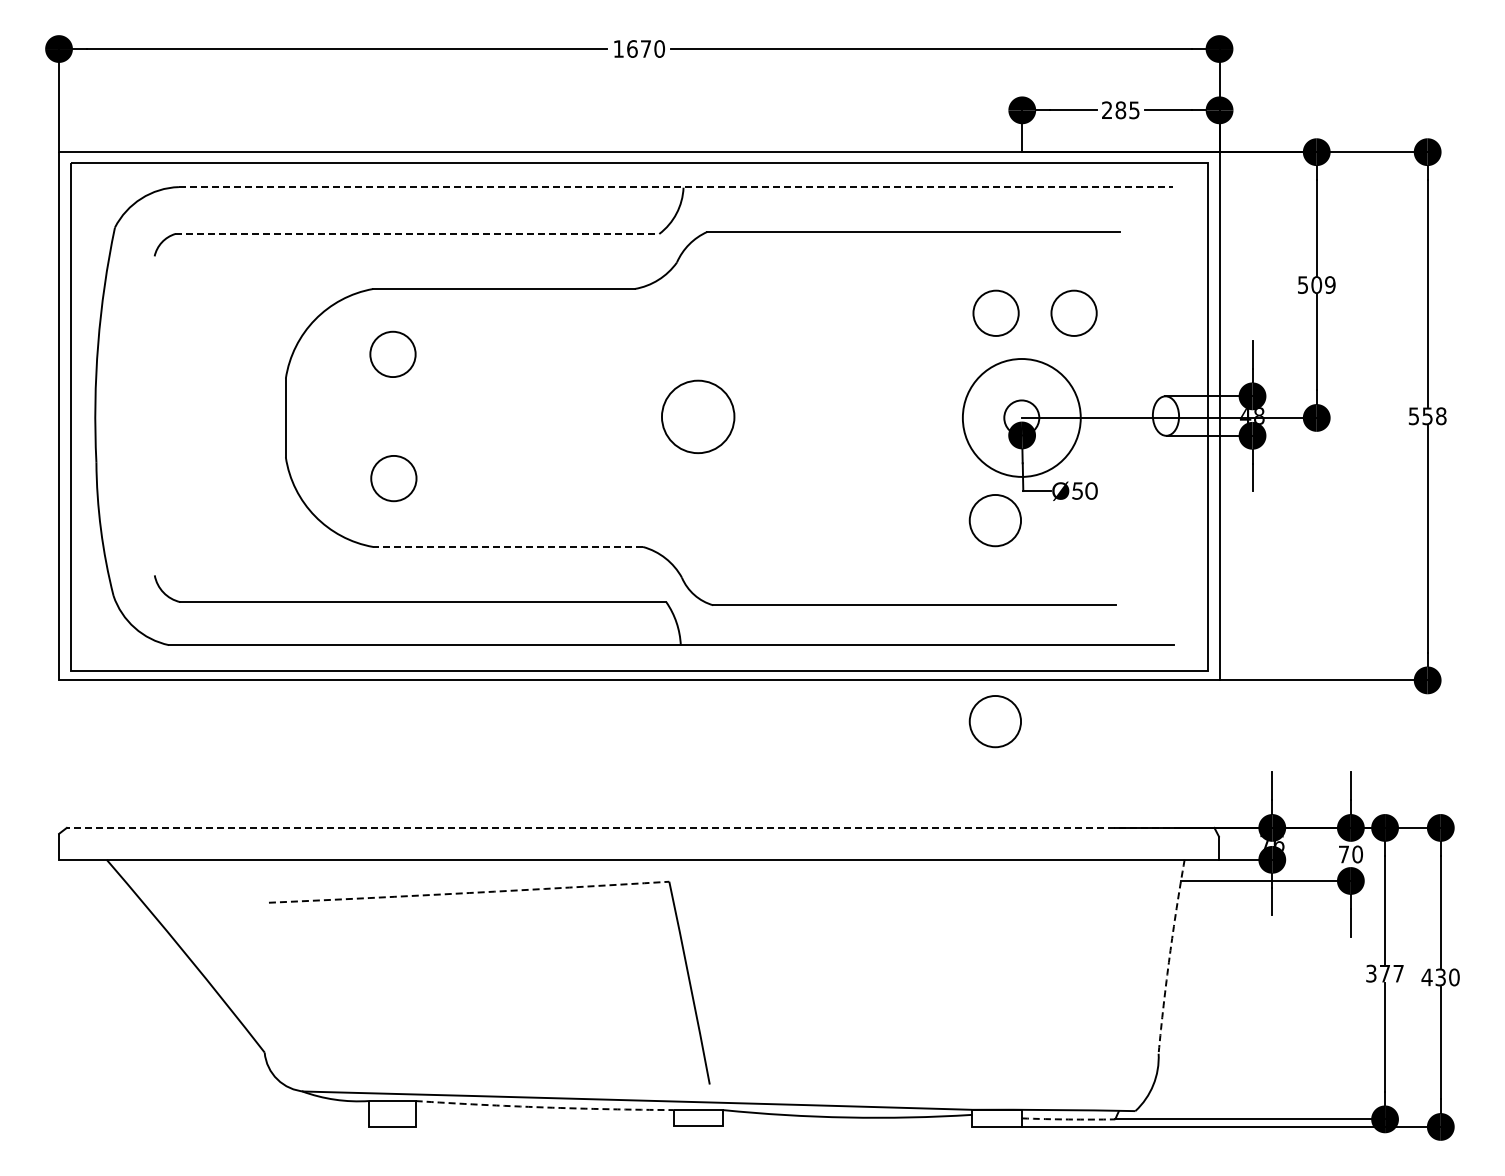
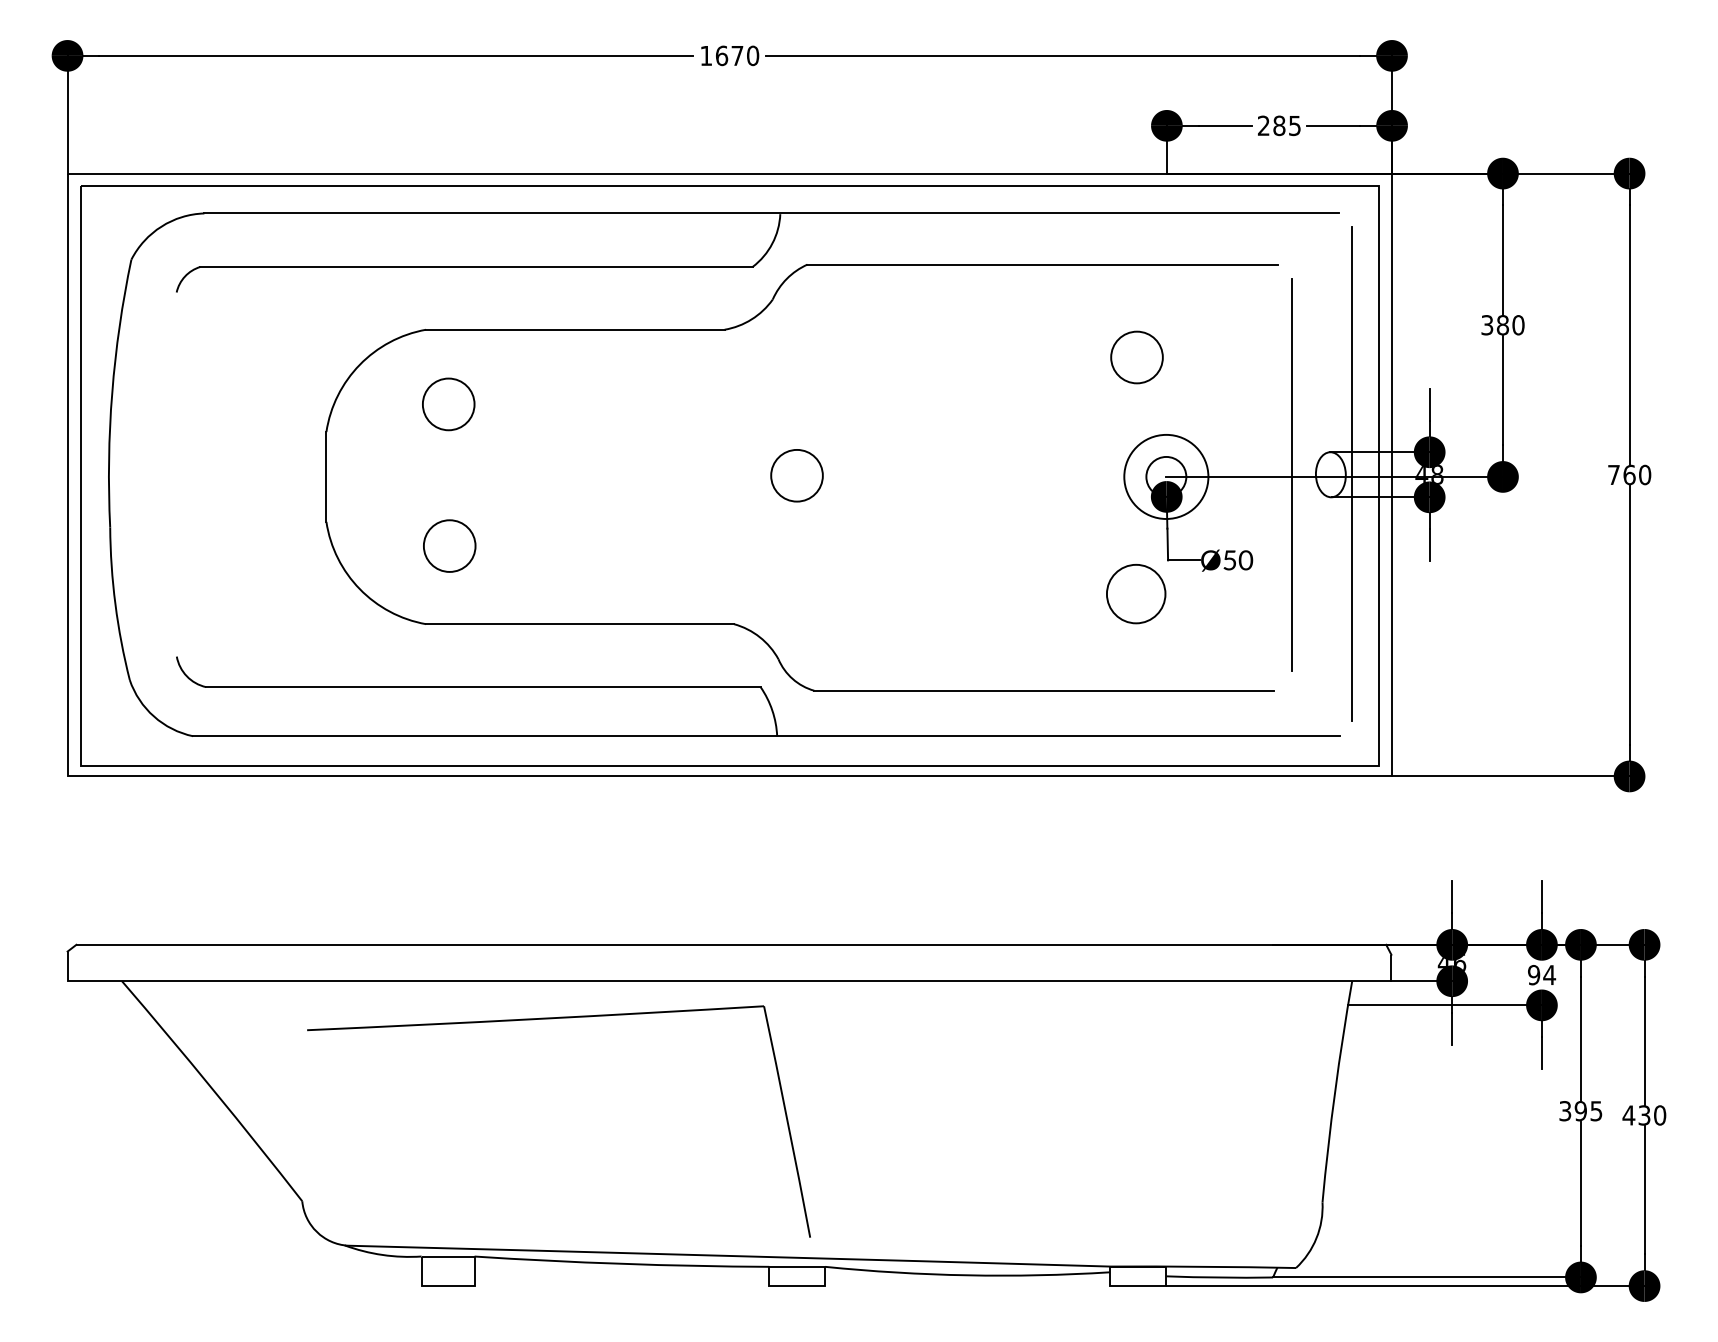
line: (676, 187) -> (772, 213), dashed -> solid
line: (417, 234) -> (476, 267), dashed -> solid
text: (1316, 284) -> (1502, 324), 509 -> 380
circle: (1073, 312) -> (1225, 356), removed
line: (1184, 414) -> (1352, 472), added
circle: (697, 416) -> (796, 475), size x0.62
line: (1132, 416) -> (1292, 475), added
text: (1427, 416) -> (1629, 475), 558 -> 760
circle: (1021, 417) -> (1166, 476), size x0.62
line: (508, 546) -> (580, 623), dashed -> solid
circle: (994, 721) -> (1135, 823), removed
line: (640, 827) -> (731, 944), dashed -> solid
text: (1264, 841) -> (1443, 960), 76 -> 46
text: (1350, 854) -> (1541, 975), 70 -> 94
arc: (469, 893) -> (536, 1019), dashed -> solid
arc: (1169, 956) -> (1334, 1091), dashed -> solid
text: (1391, 973) -> (1588, 1110), 377 -> 395
arc: (544, 1107) -> (621, 1263), dashed -> solid
arc: (1068, 1119) -> (1219, 1277), dashed -> solid

